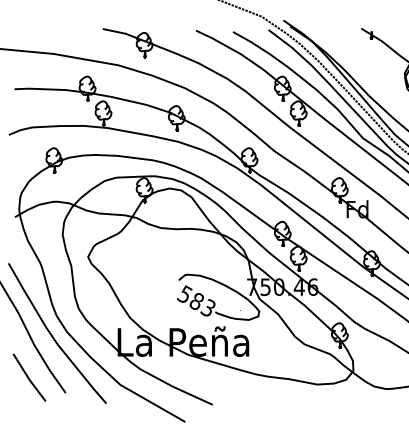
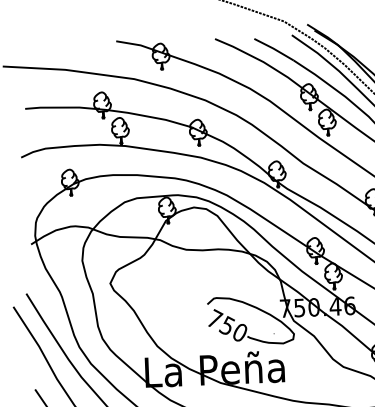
text: (195, 300) -> (225, 325), 583 -> 750

